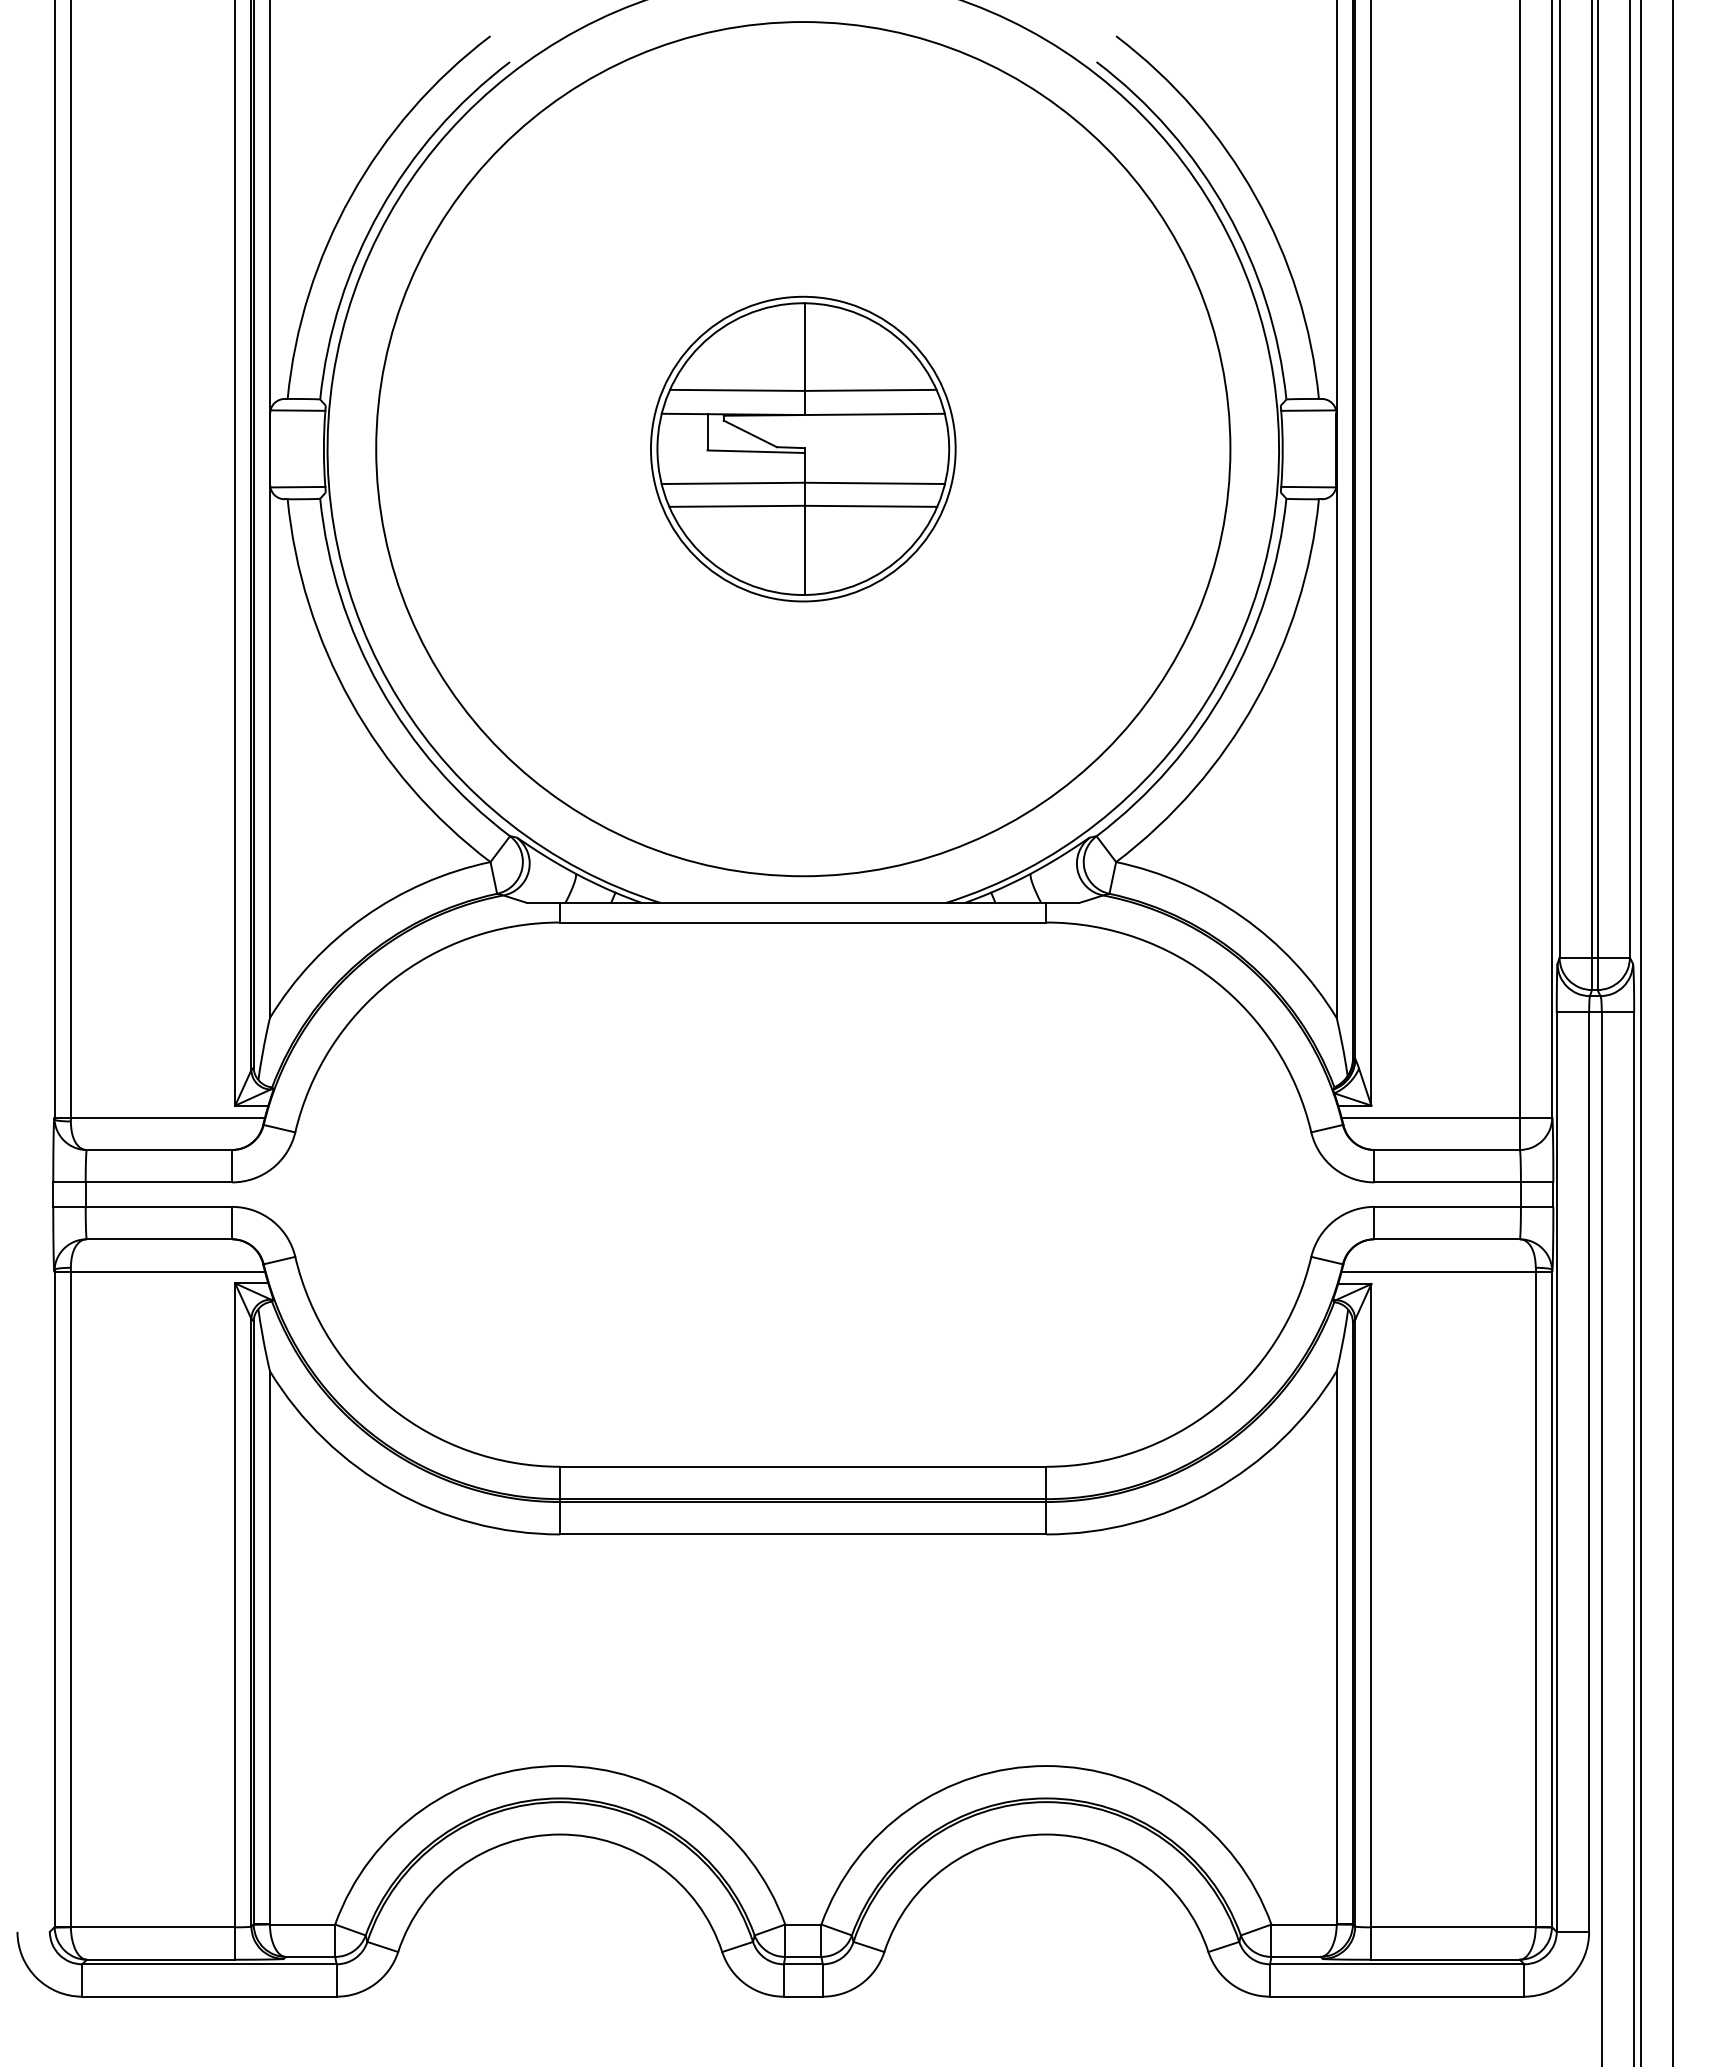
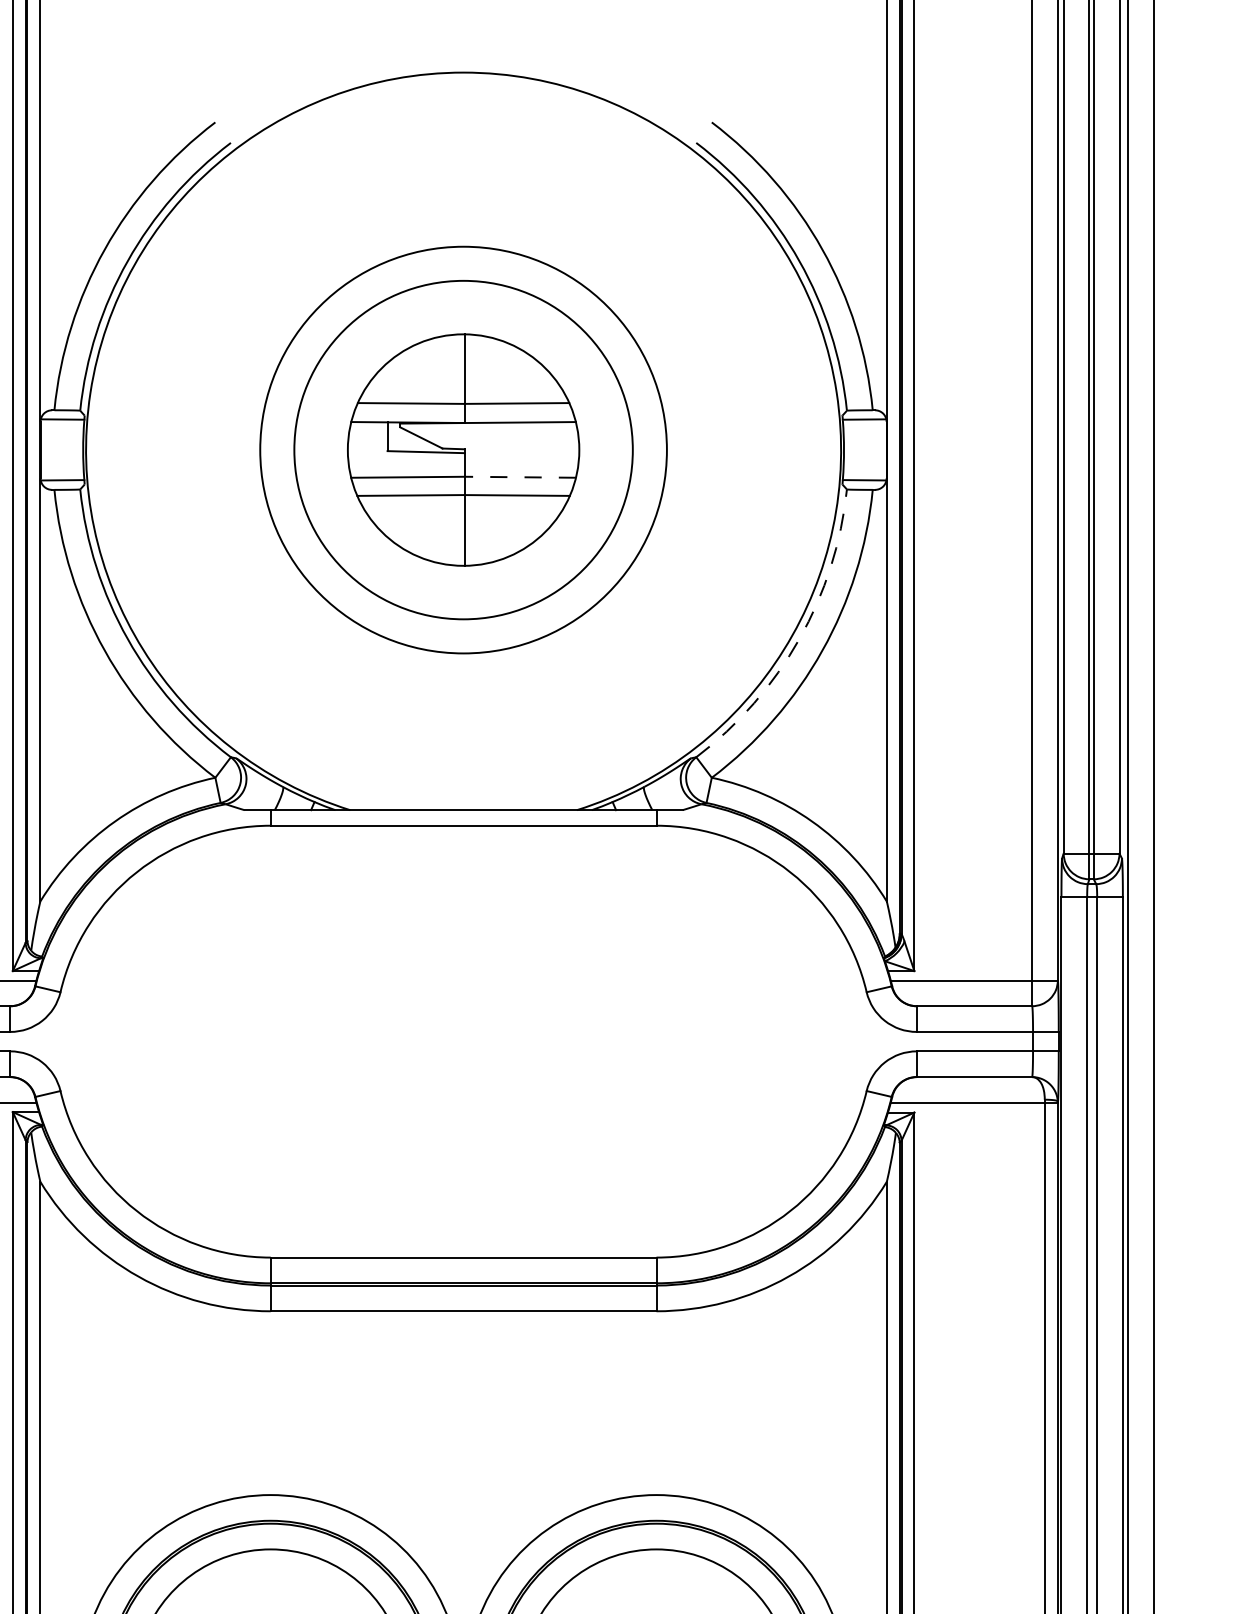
circle: (802, 448) -> (462, 449), size x1.4
circle: (803, 449) -> (463, 450), size x0.6
line: (874, 483) -> (520, 477), solid -> dashed
arc: (1226, 687) -> (799, 639), solid -> dashed

